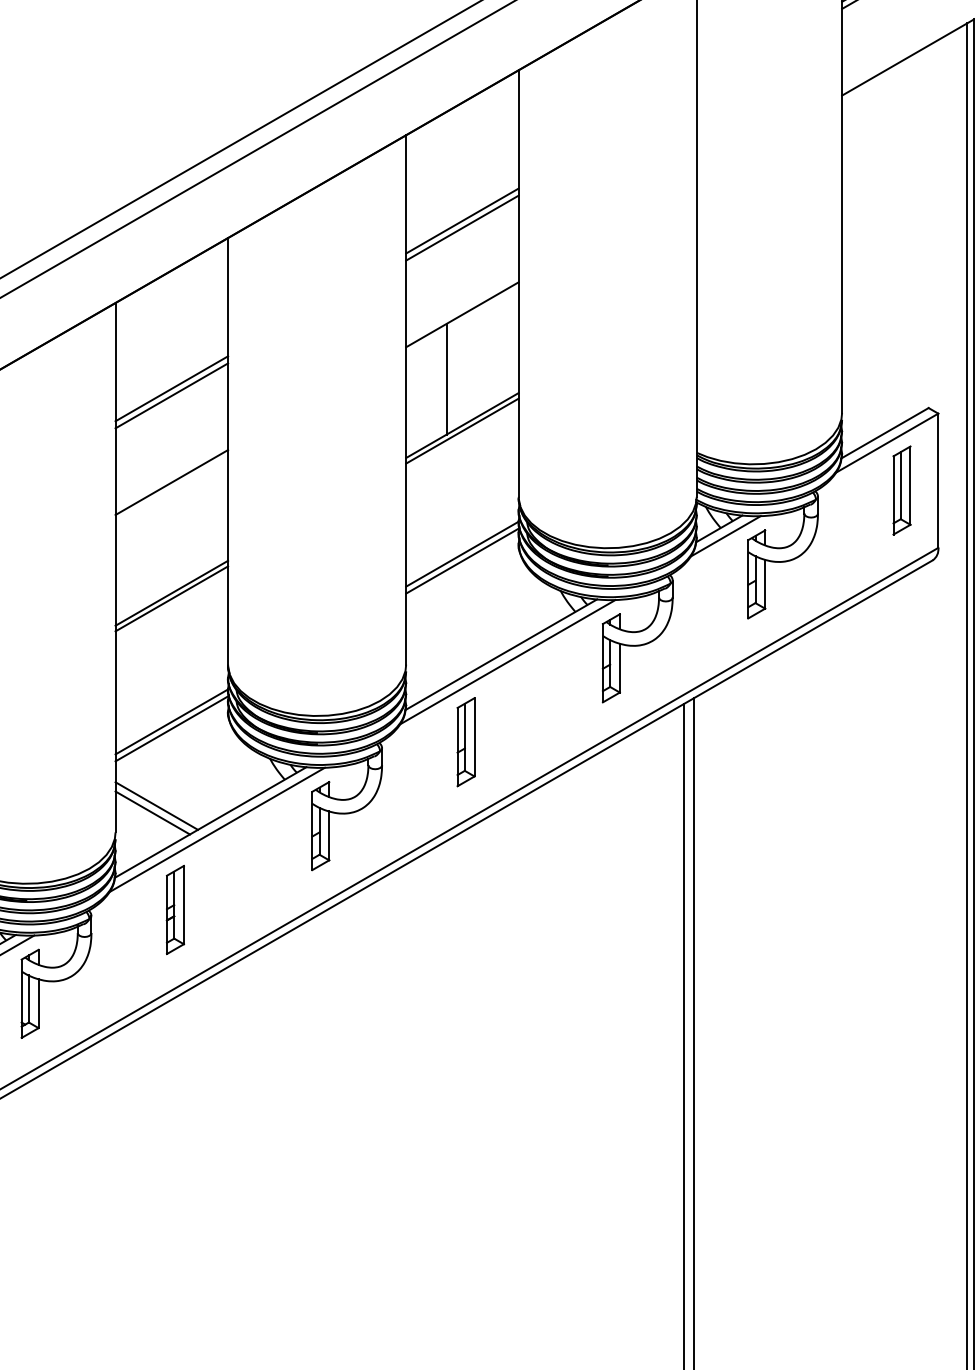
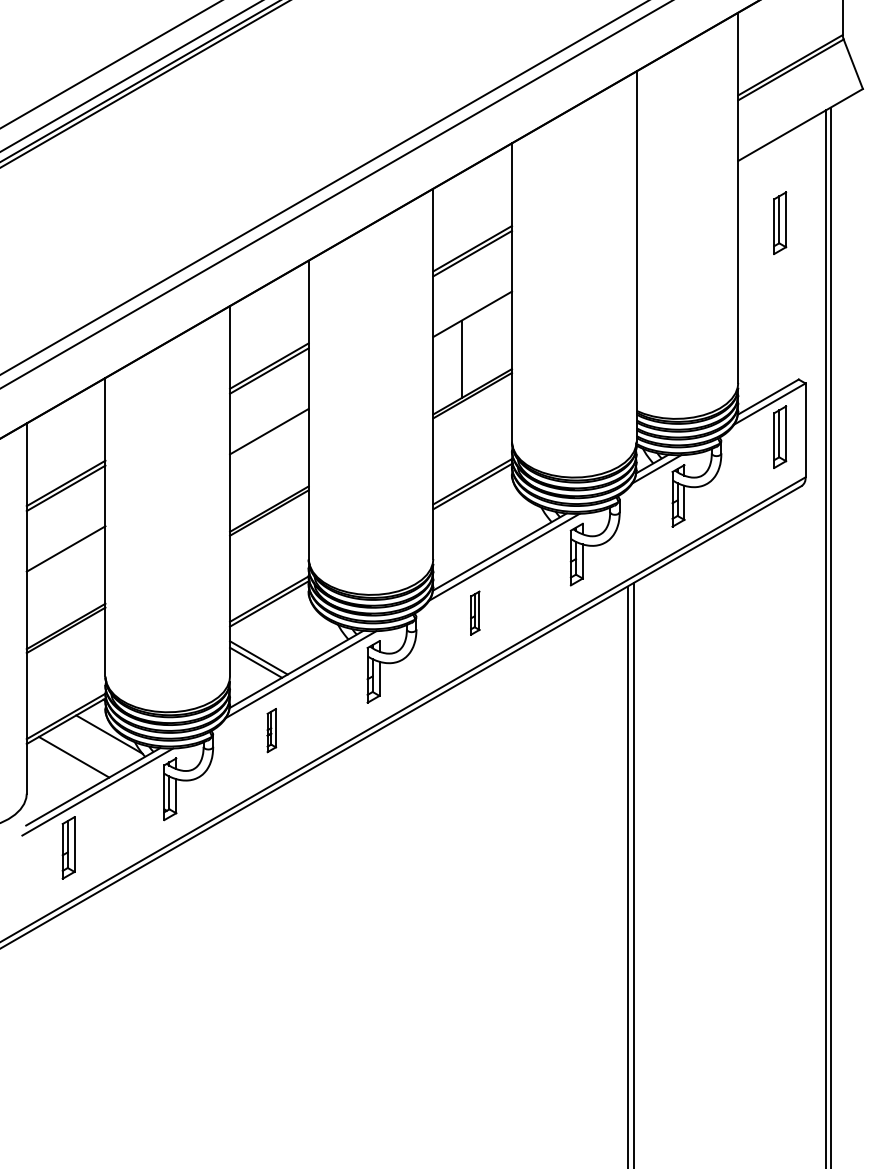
part: (902, 183) -> (780, 222), added
part: (466, 741) -> (475, 612), size x0.7
part: (174, 909) -> (271, 730), size x0.7

